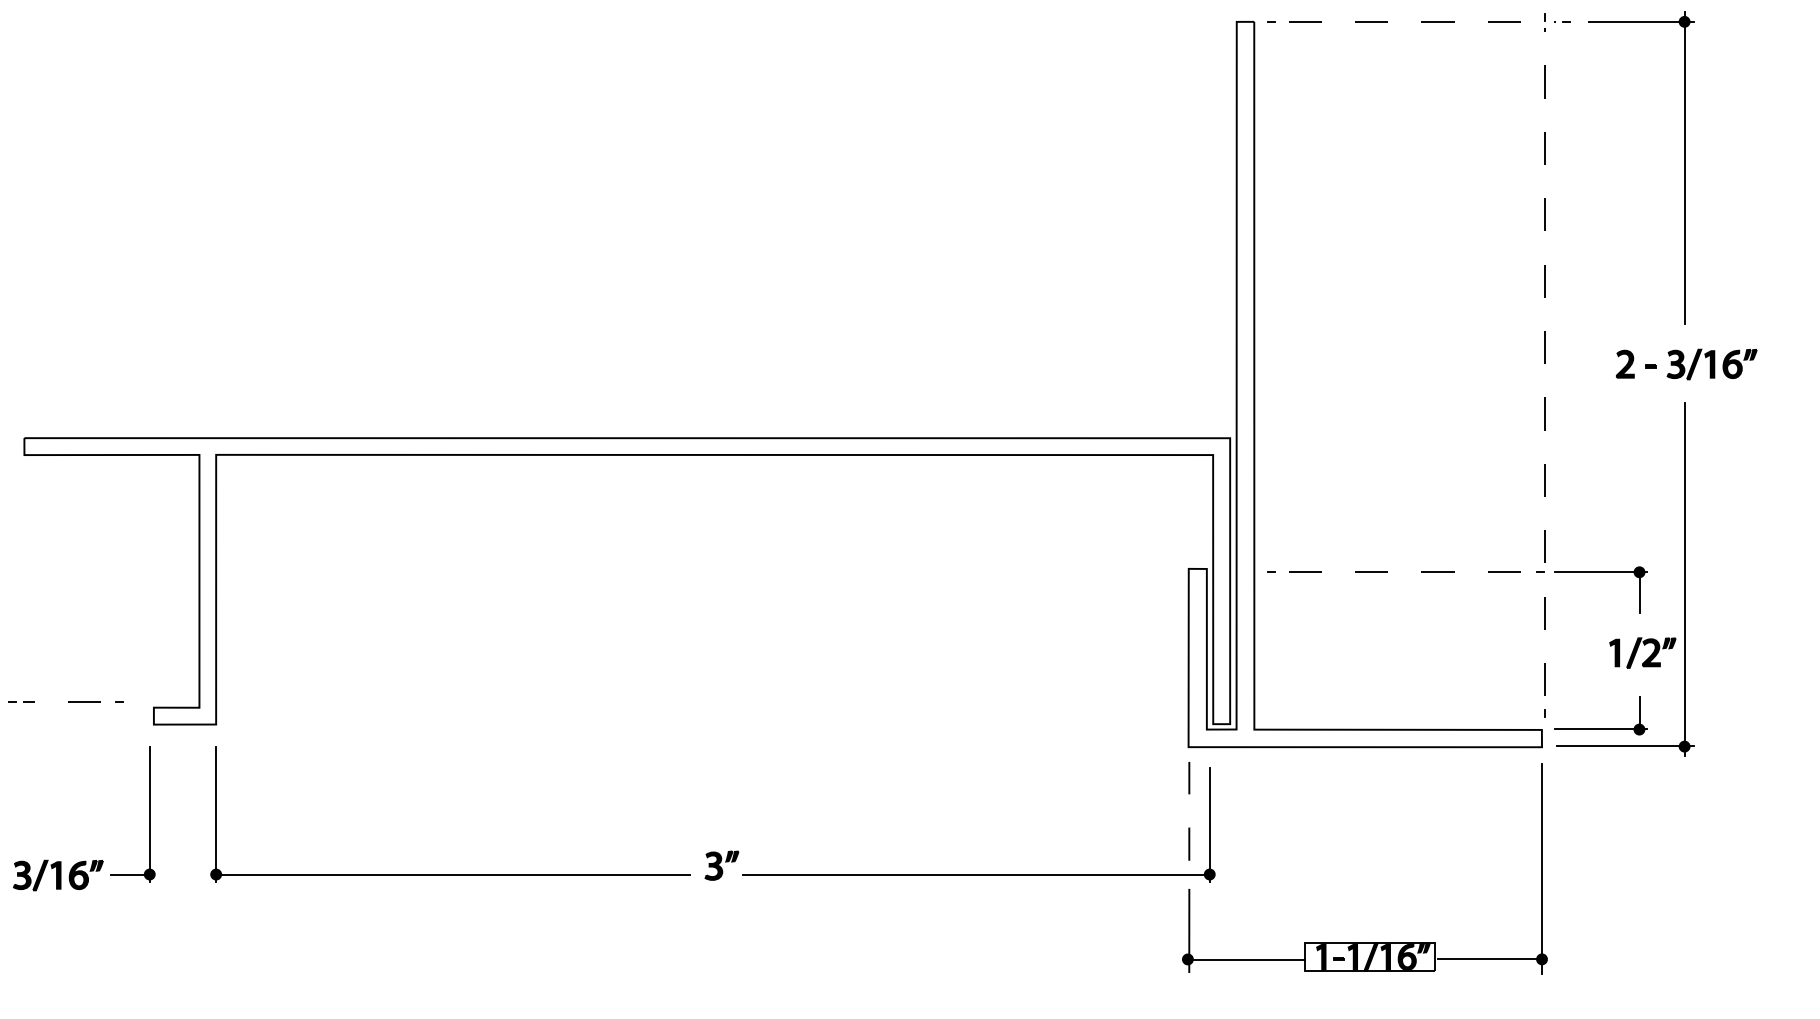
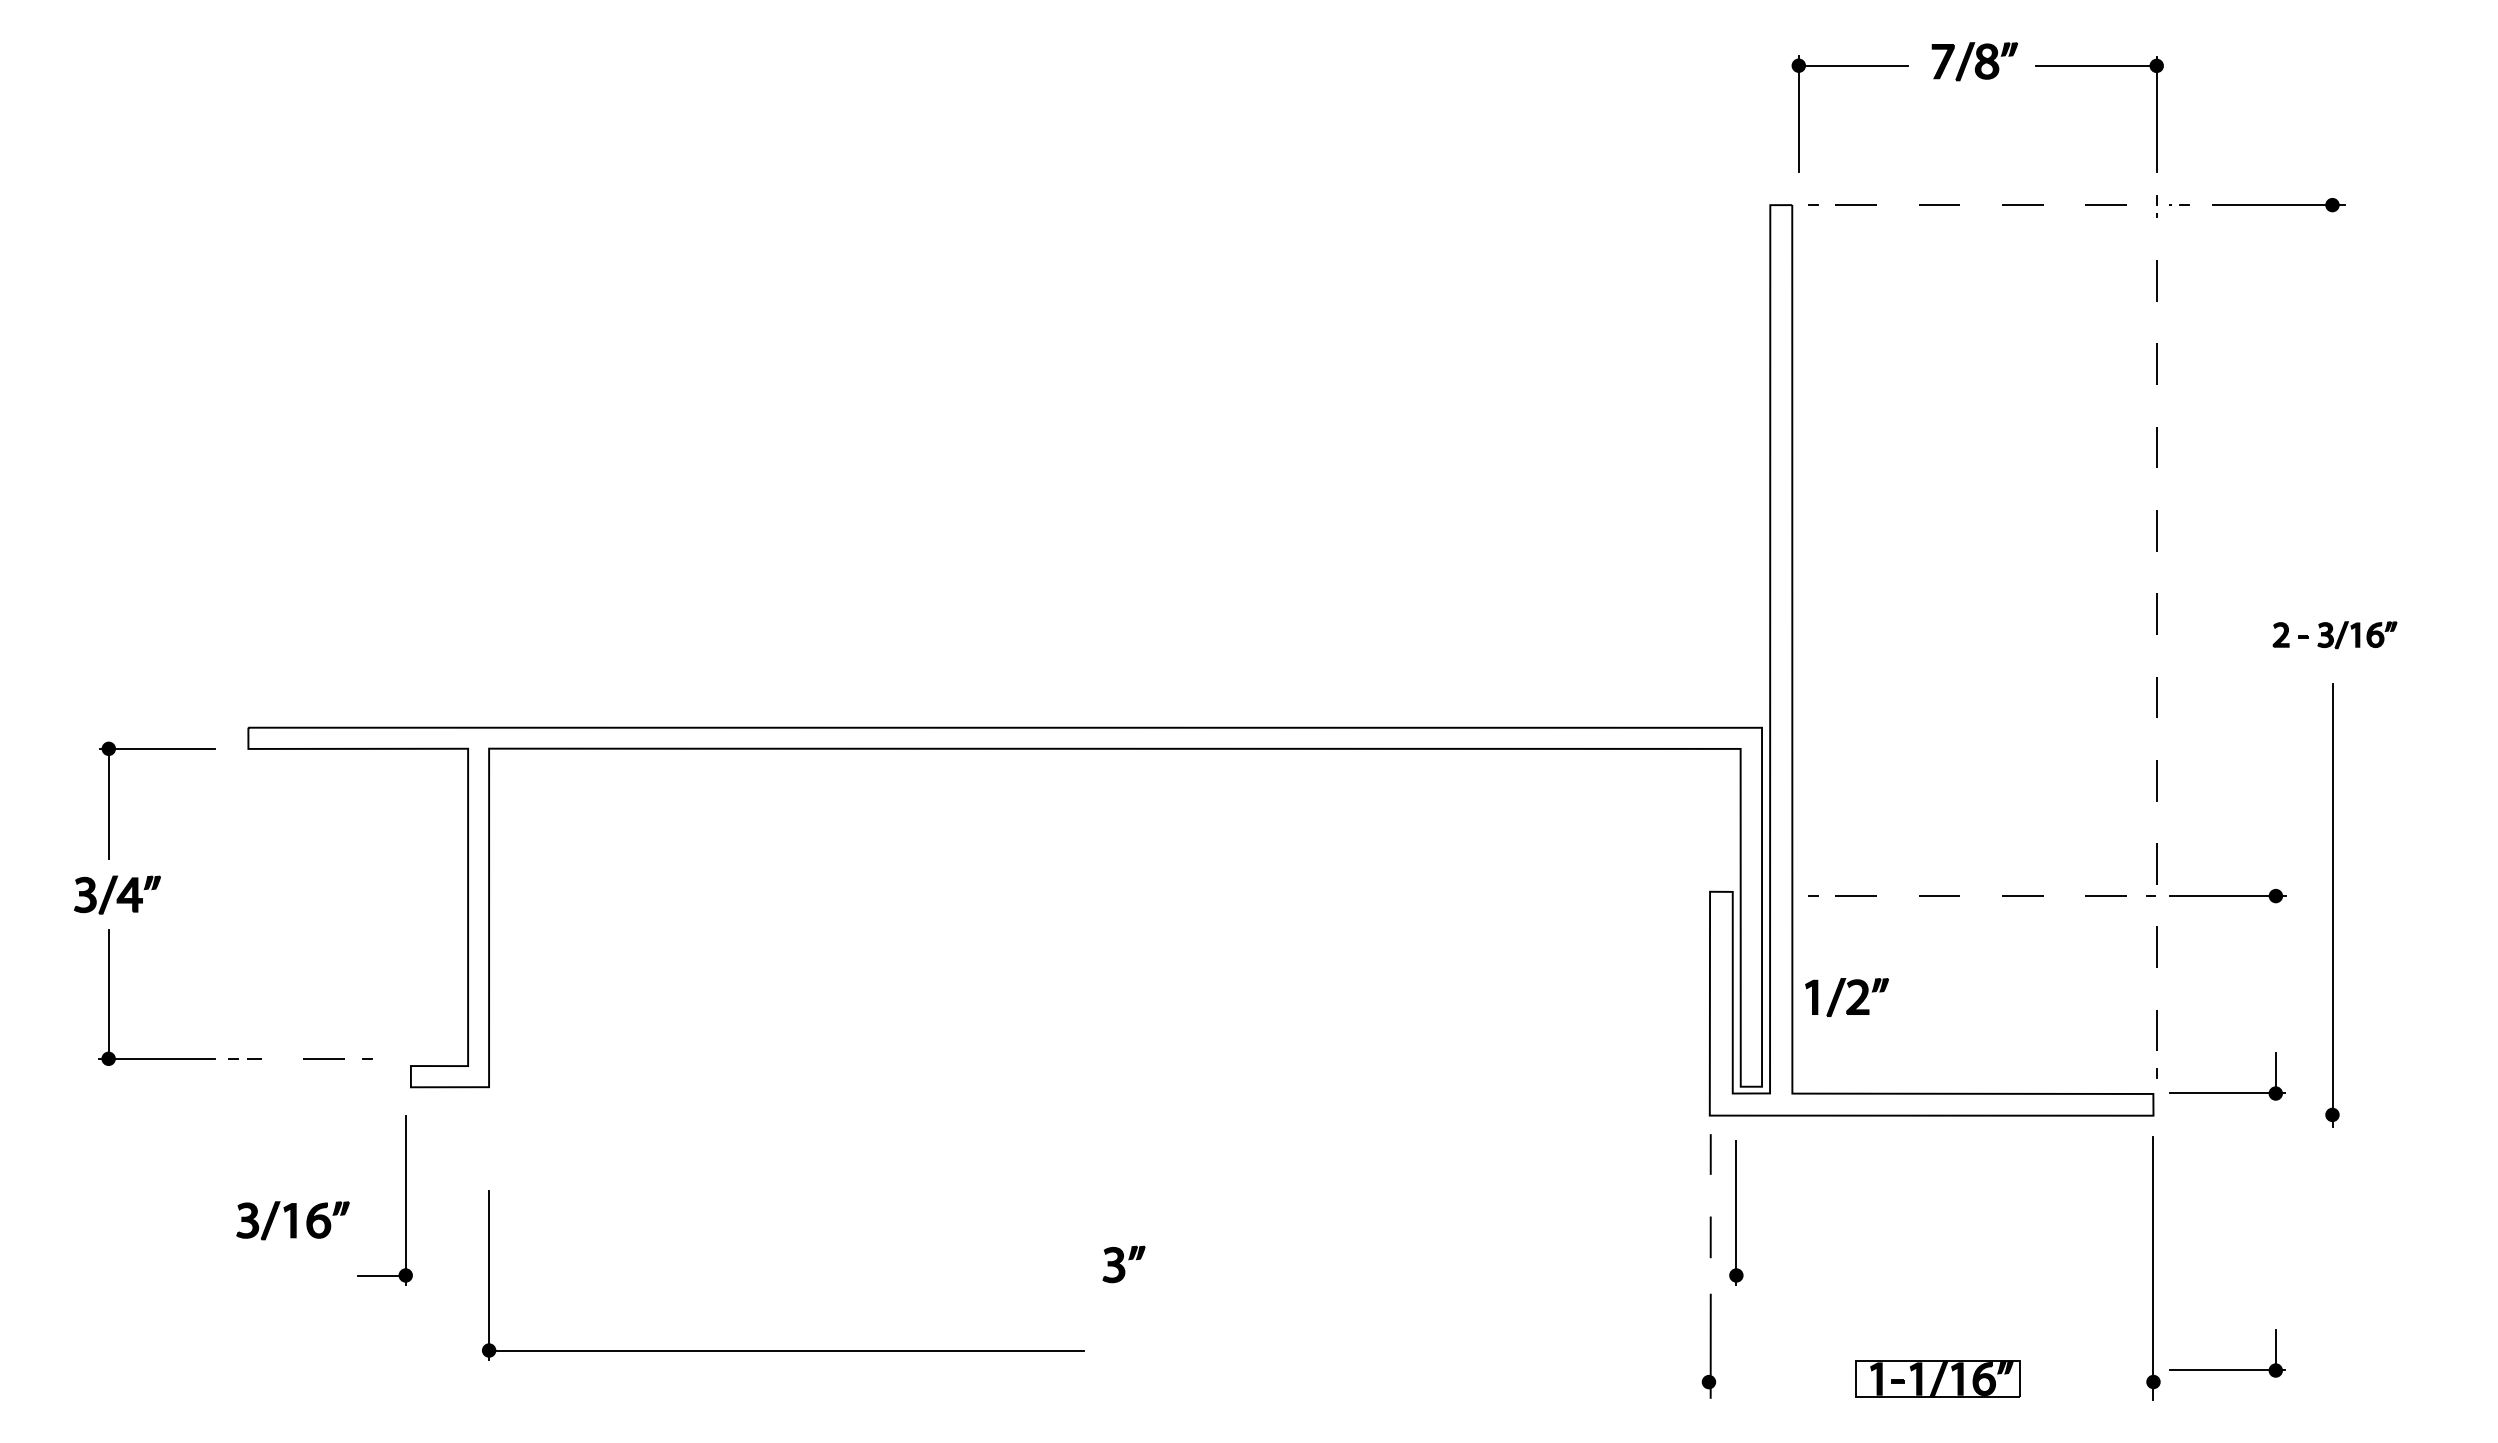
line: (1684, 167) -> (2332, 387), removed
part: (1686, 363) -> (2334, 634), size x0.7
line: (1639, 592) -> (2275, 921), removed
part: (1636, 652) -> (1839, 996), moved
line: (1624, 746) -> (2257, 1114), removed
part: (450, 874) -> (783, 1350), moved
line: (976, 874) -> (1443, 1275), removed
part: (57, 875) -> (292, 1220), moved
part: (1600, 949) -> (2227, 1369), added
line: (1247, 959) -> (1783, 1382), removed
line: (1487, 959) -> (2085, 1382), removed

